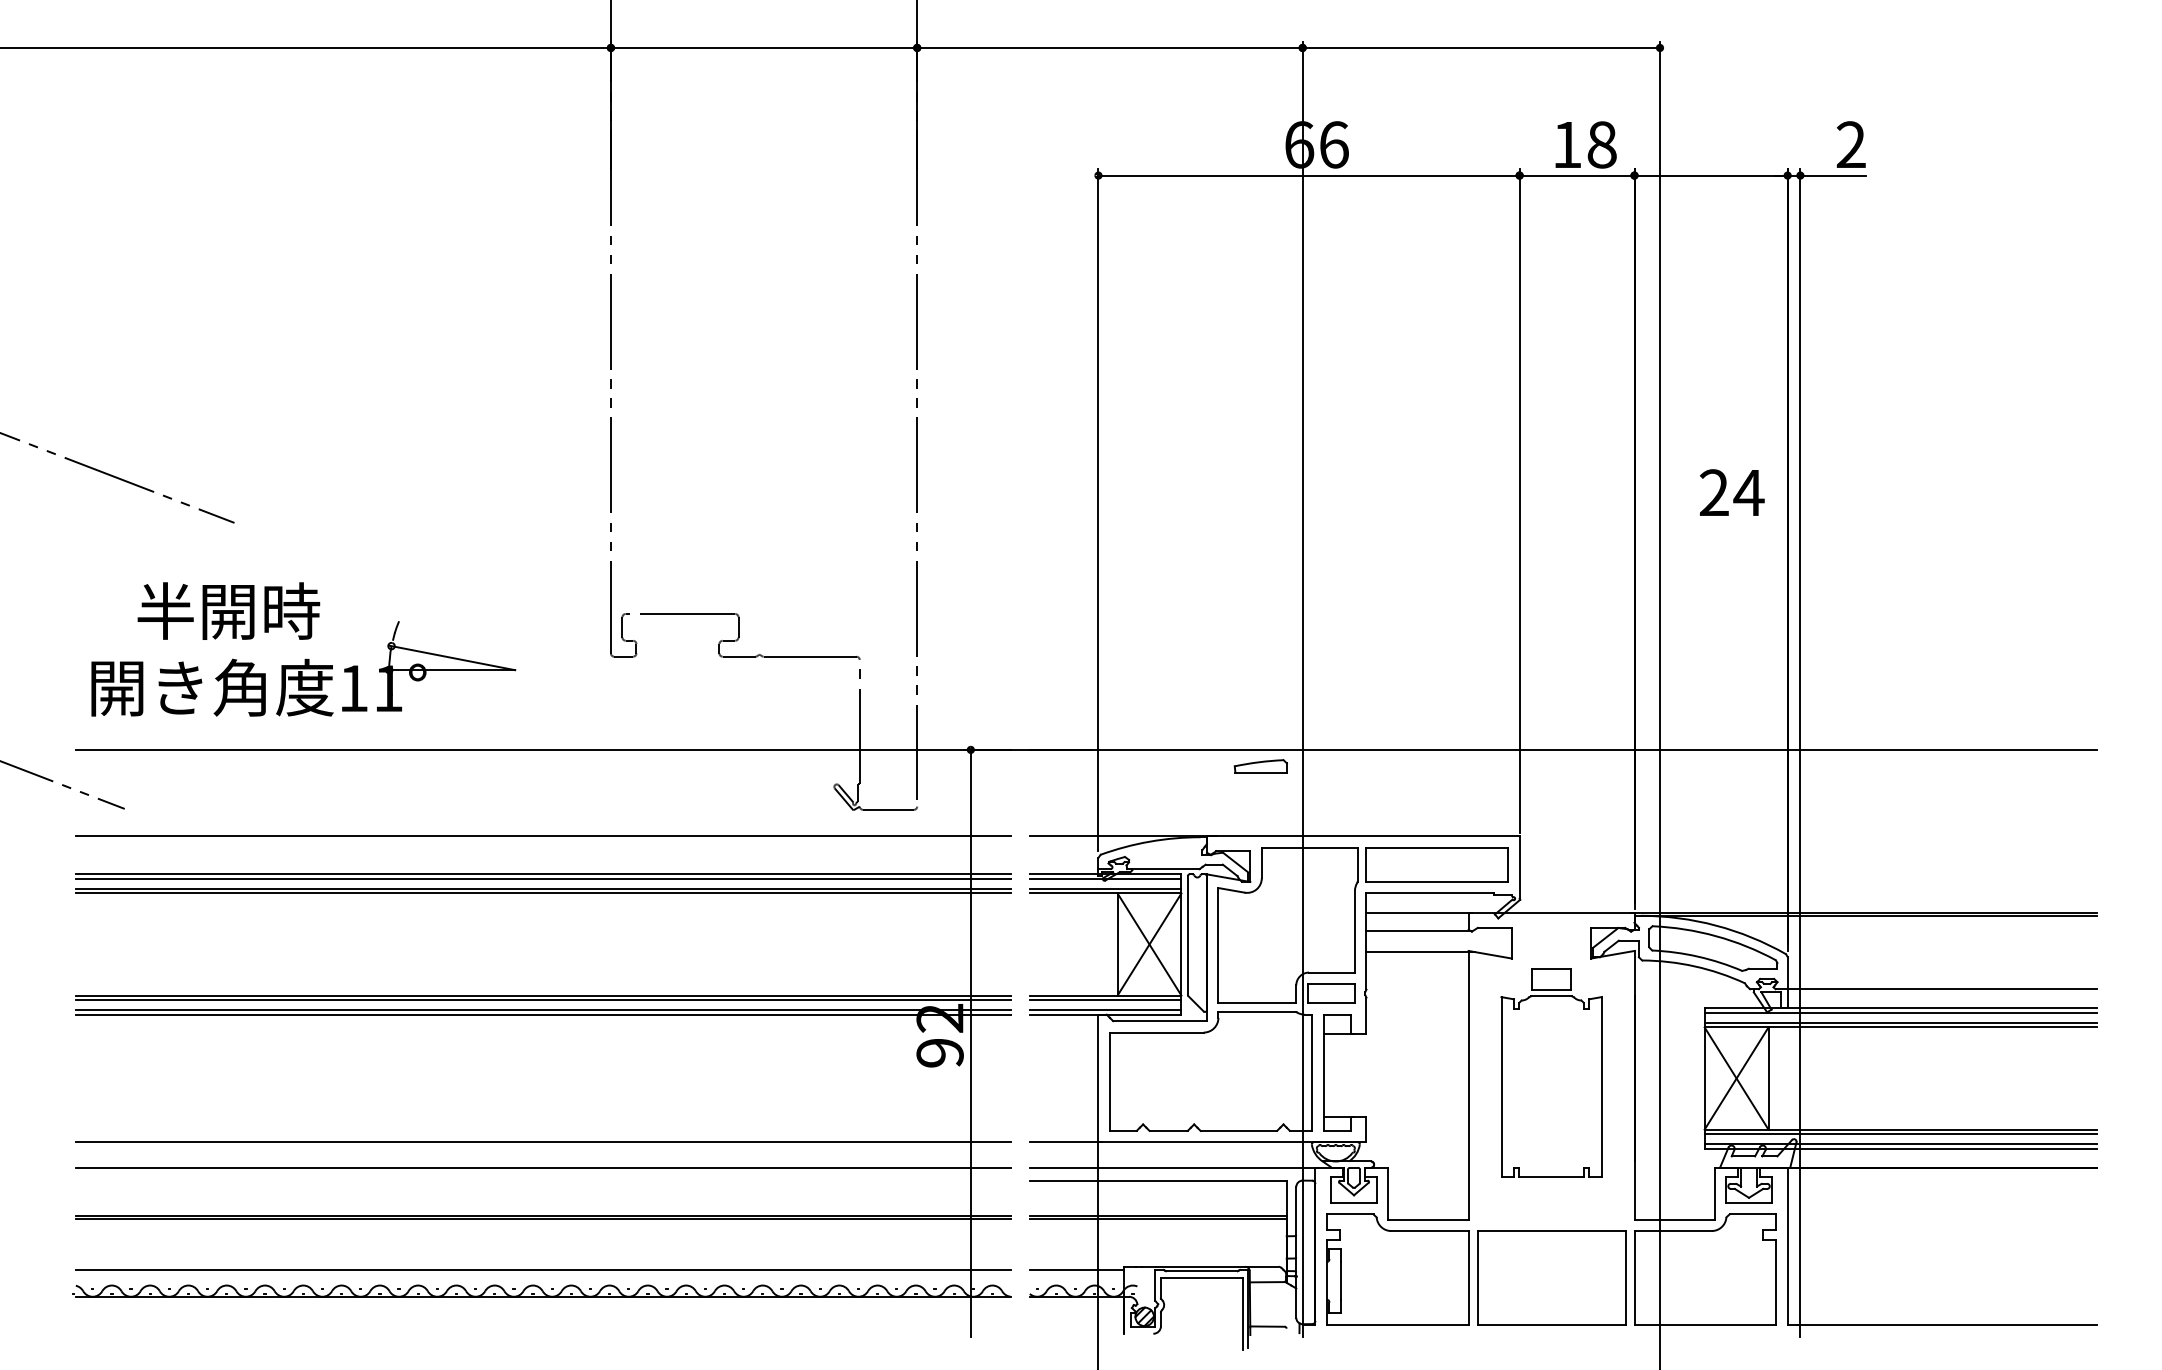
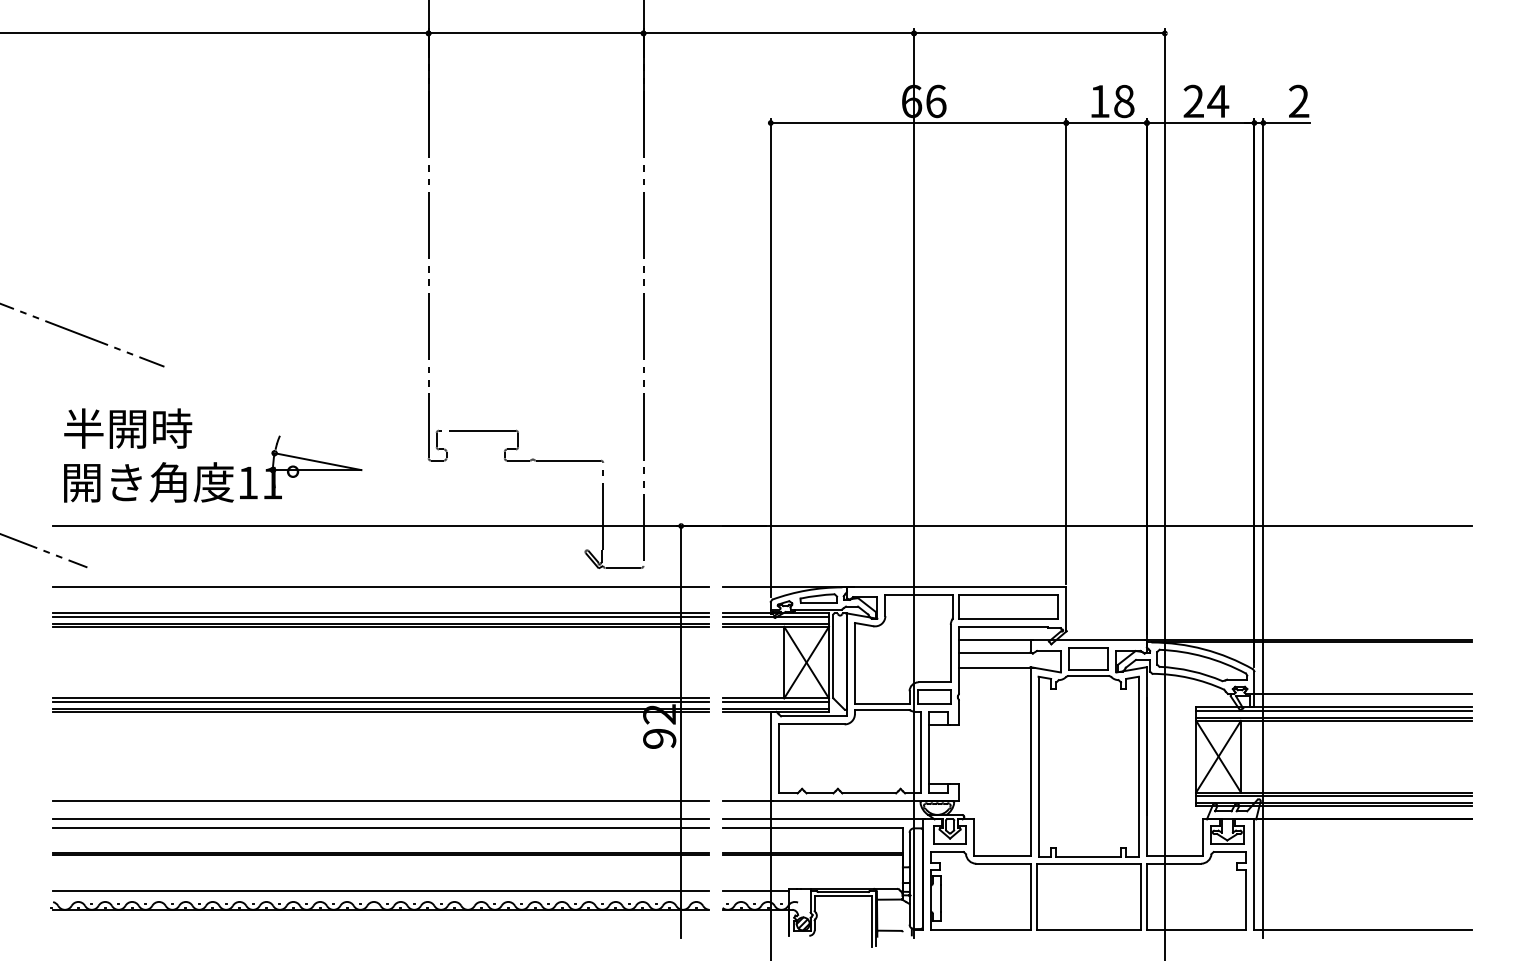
text: (1732, 492) -> (1206, 101), moved
text: (228, 610) -> (127, 428), moved
part: (1260, 766) -> (818, 598), moved
part: (1551, 1072) -> (1088, 752), size x1.43
line: (542, 1180) -> (380, 828), added

